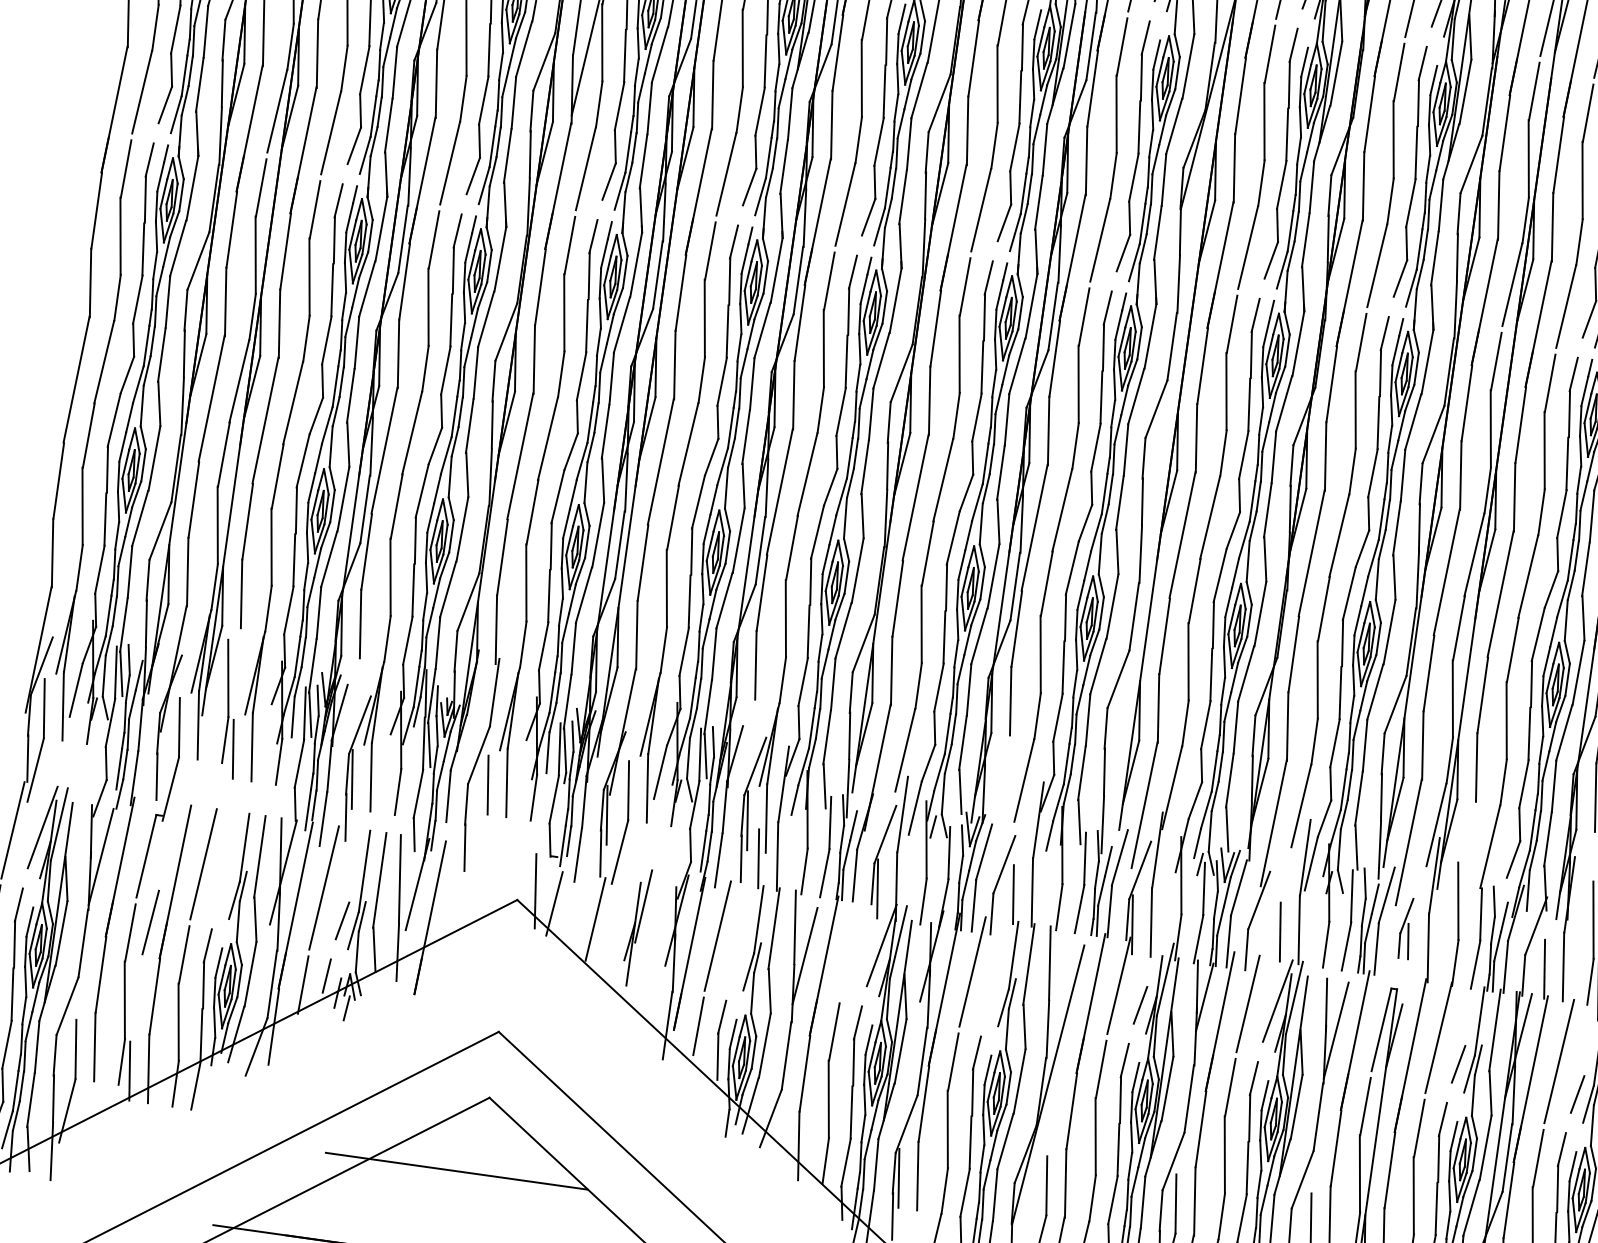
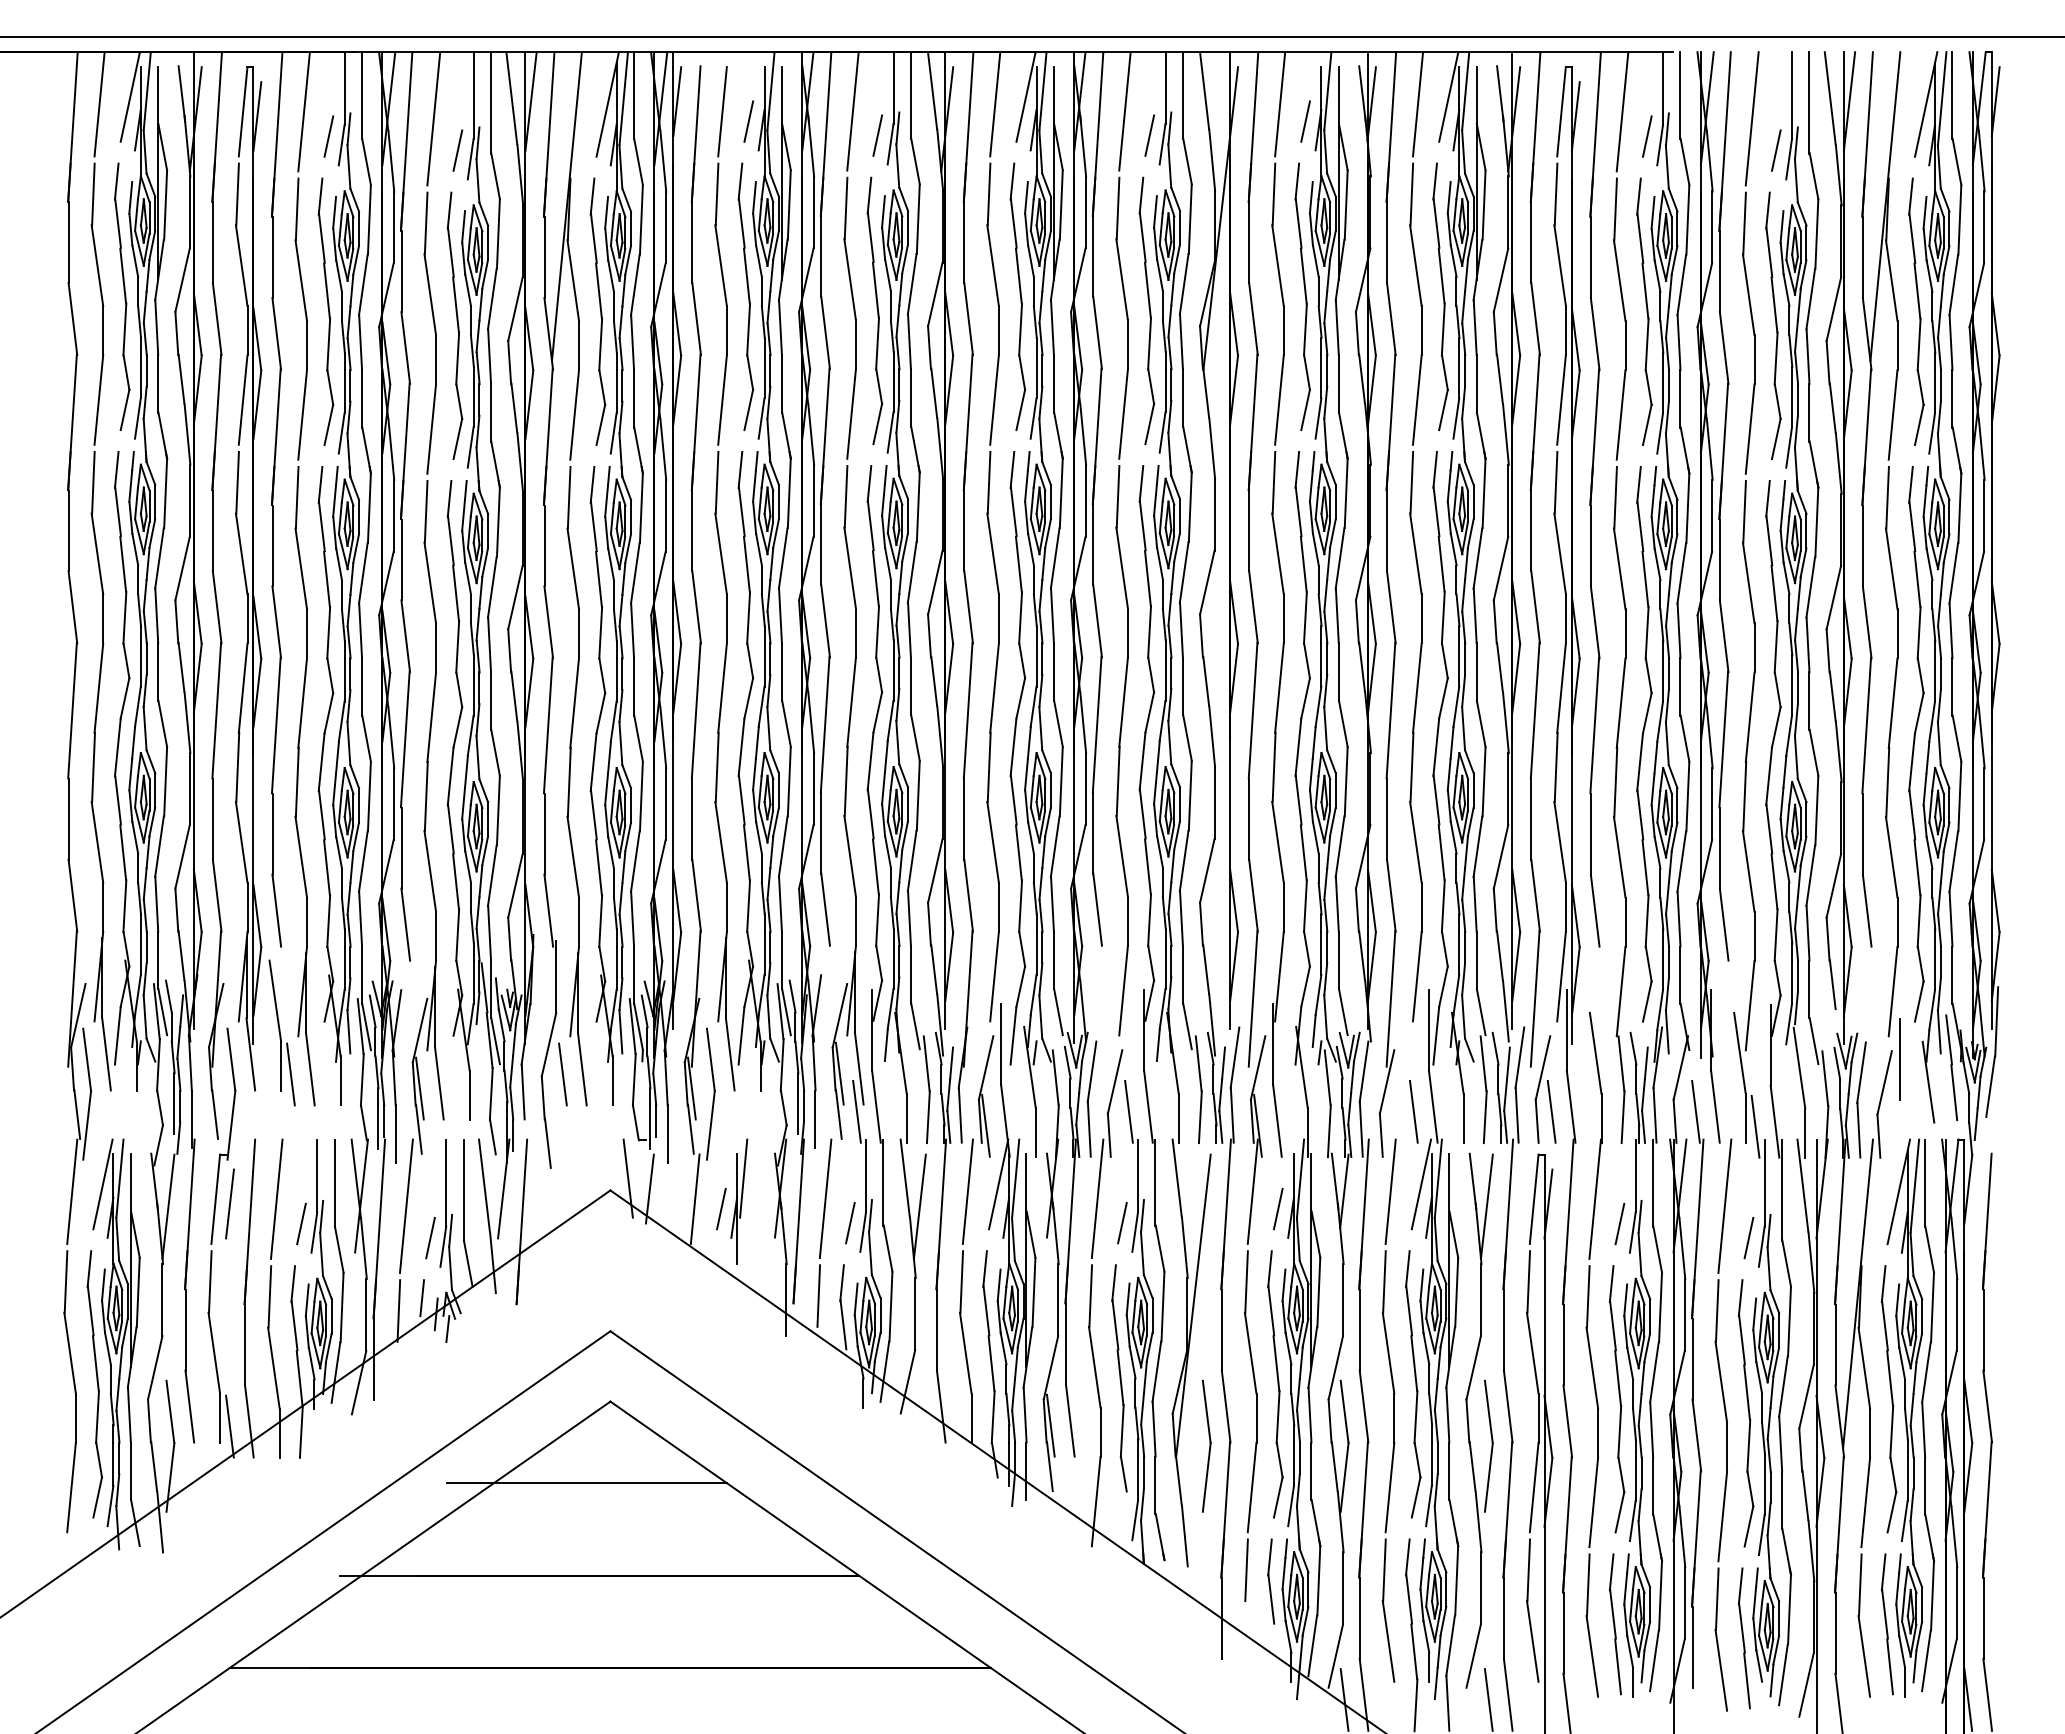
line: (223, 890) -> (301, 1223), added
line: (150, 922) -> (229, 1203), moved
part: (1406, 928) -> (1545, 1089), size x1.67
line: (618, 931) -> (721, 1208), added
line: (851, 947) -> (967, 1191), added
line: (737, 962) -> (850, 1223), added
line: (992, 998) -> (1122, 1223), added

